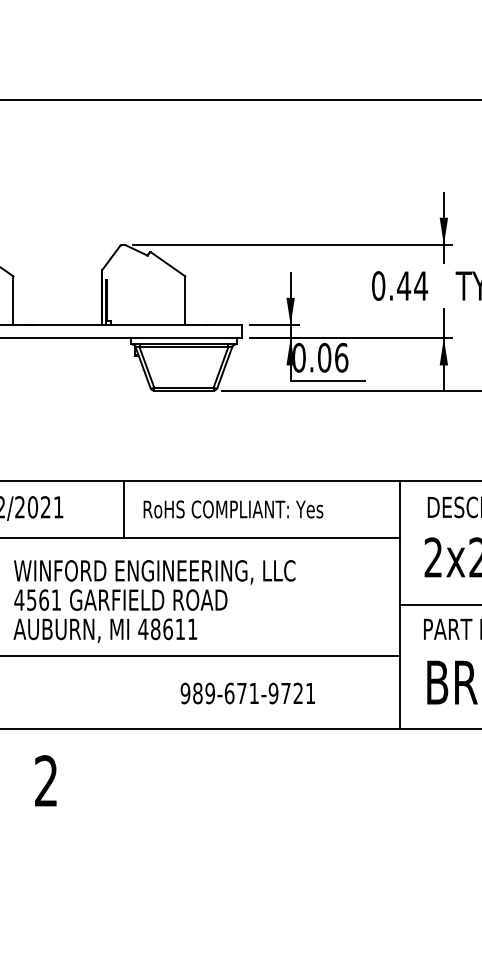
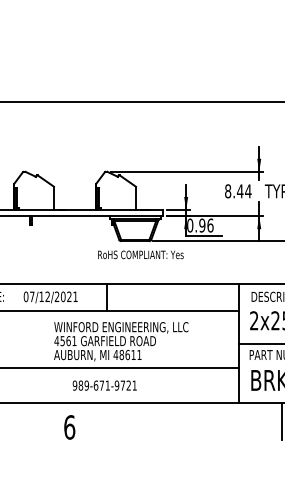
text: (379, 286) -> (228, 191), 0.44 -> 8.44
text: (324, 357) -> (202, 225), 0.06 -> 0.96
text: (232, 508) -> (140, 254), moved
text: (247, 693) -> (104, 385), moved
text: (45, 781) -> (69, 427), 2 -> 6

